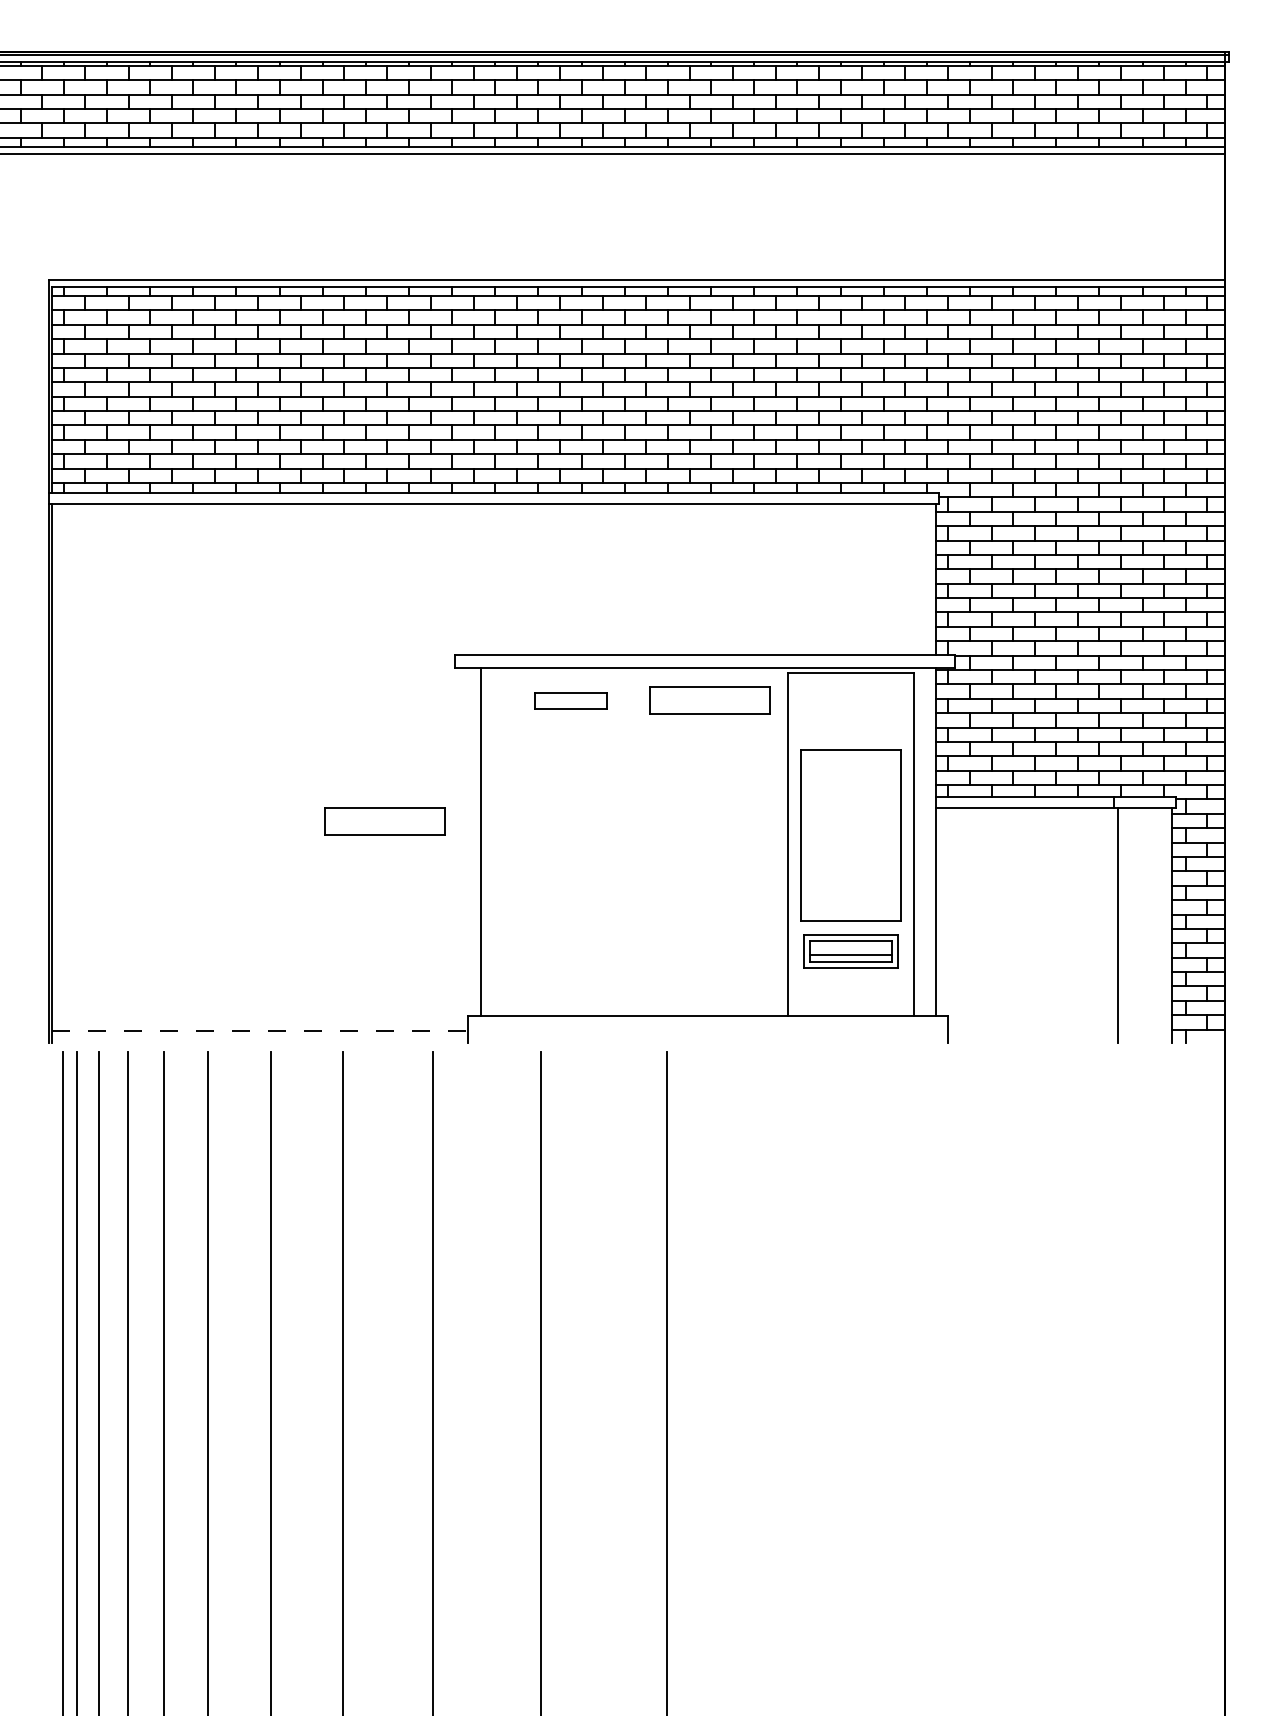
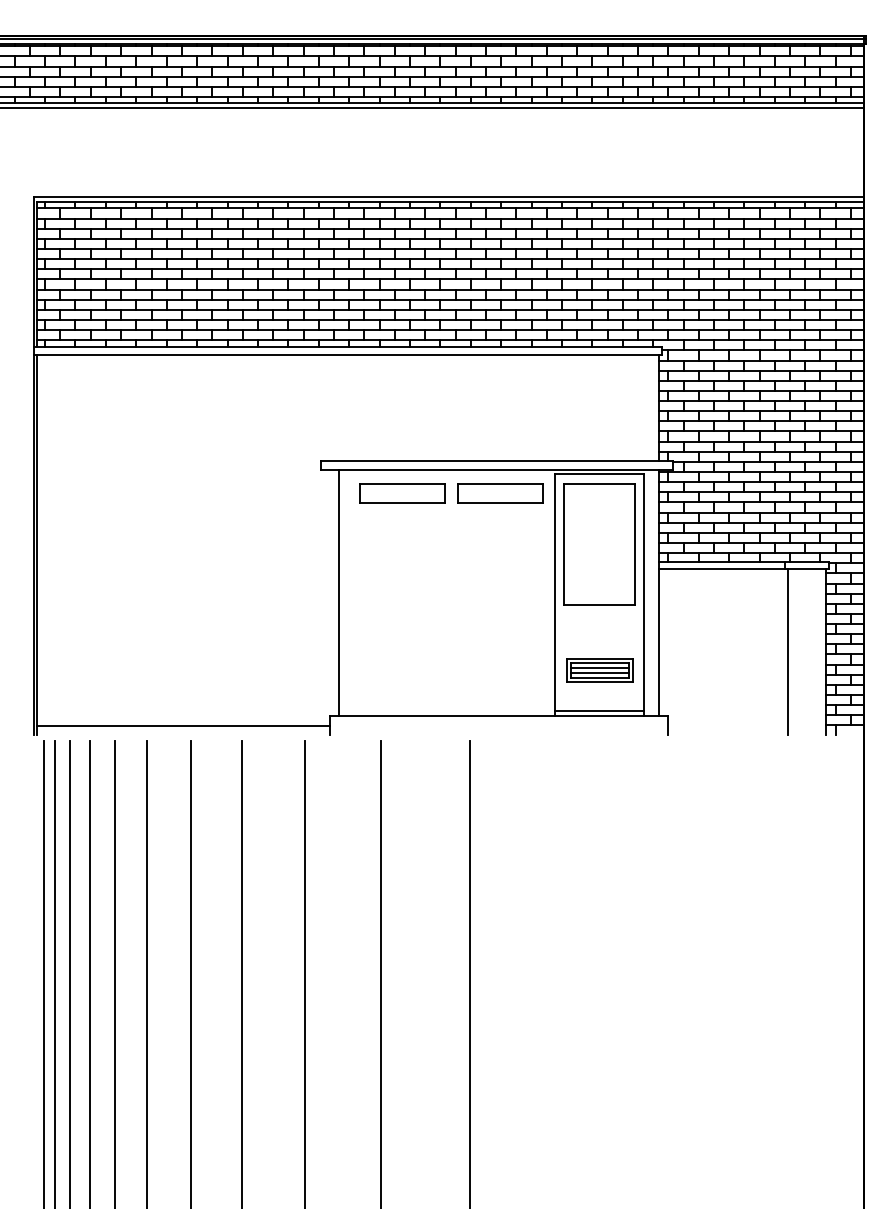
part: (571, 700) -> (402, 493), size x1.67
part: (385, 821) -> (271, 578), removed
part: (850, 835) -> (599, 544), moved
line: (850, 947) -> (599, 667), added
line: (850, 1009) -> (599, 711), added
line: (260, 1031) -> (183, 726), dashed -> solid

